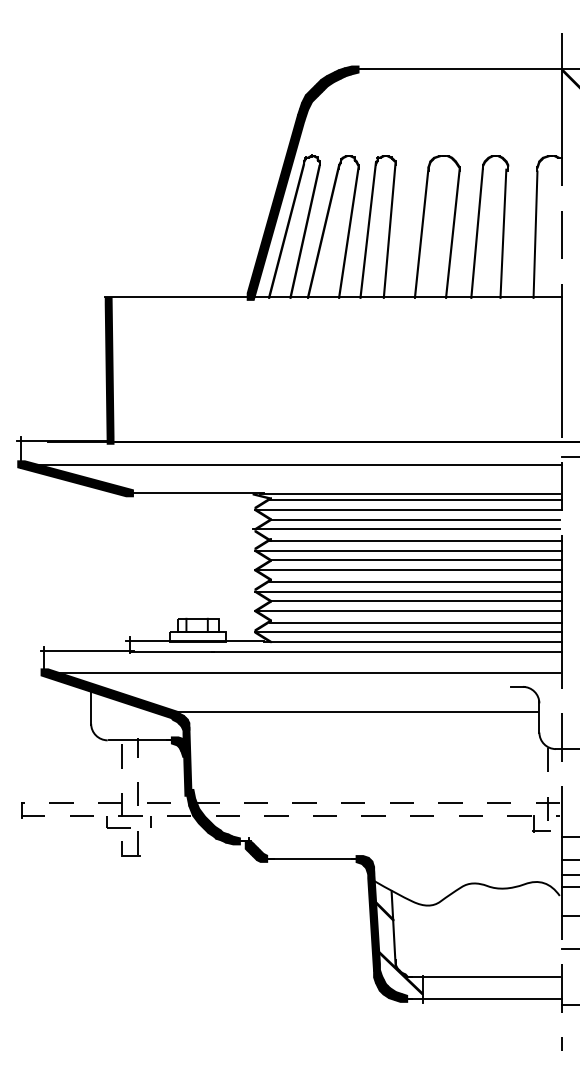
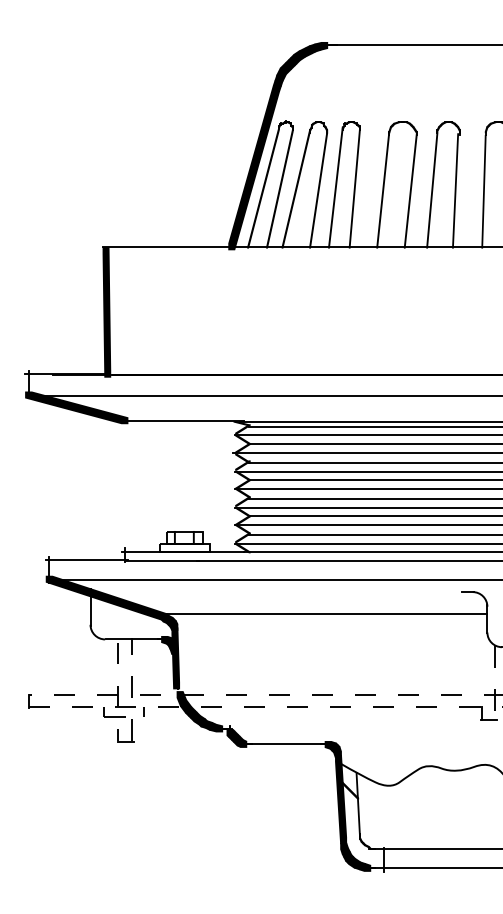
fill: (191, 797) -> (179, 690), removed
fill: (399, 971) -> (363, 844), removed

